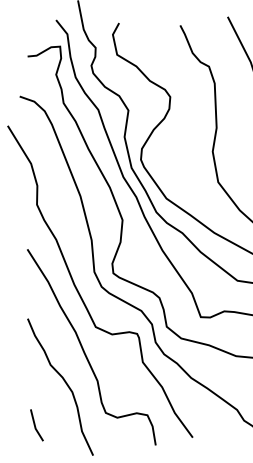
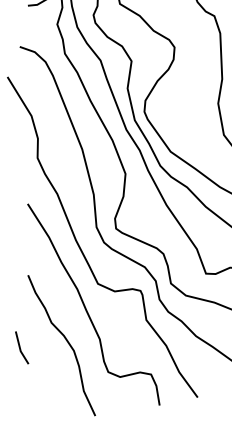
line: (35, 425) -> (20, 348), moved

